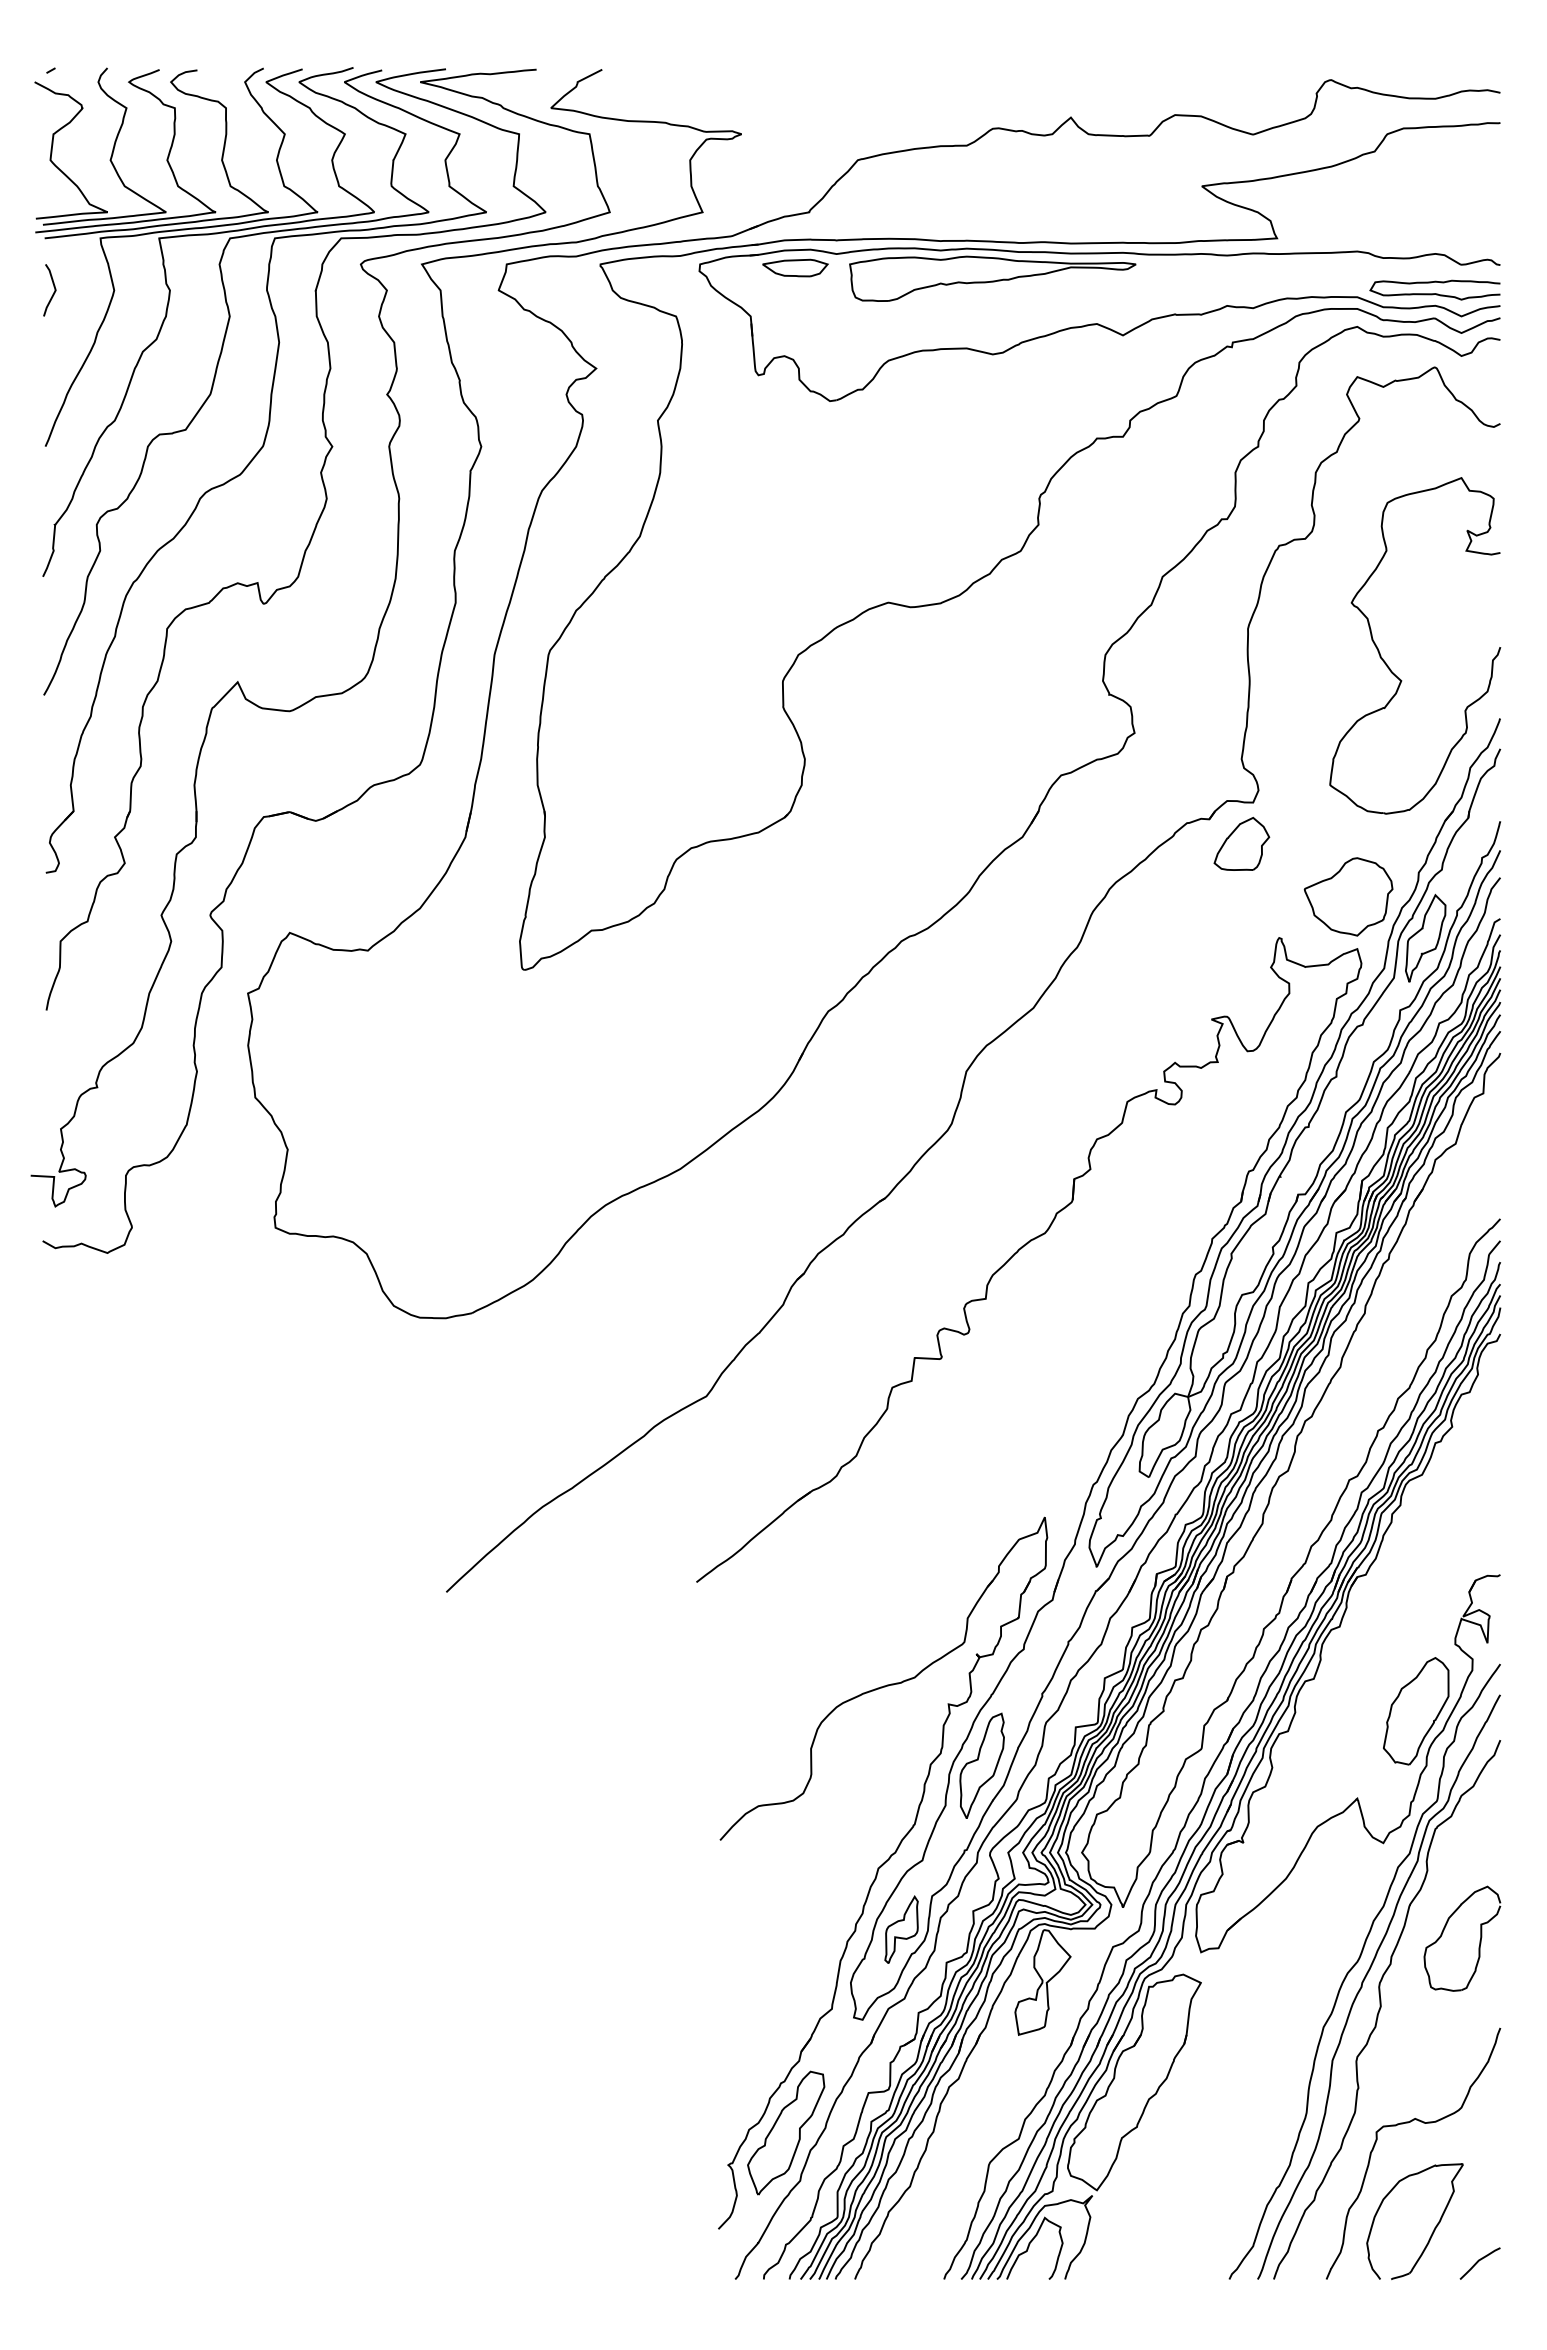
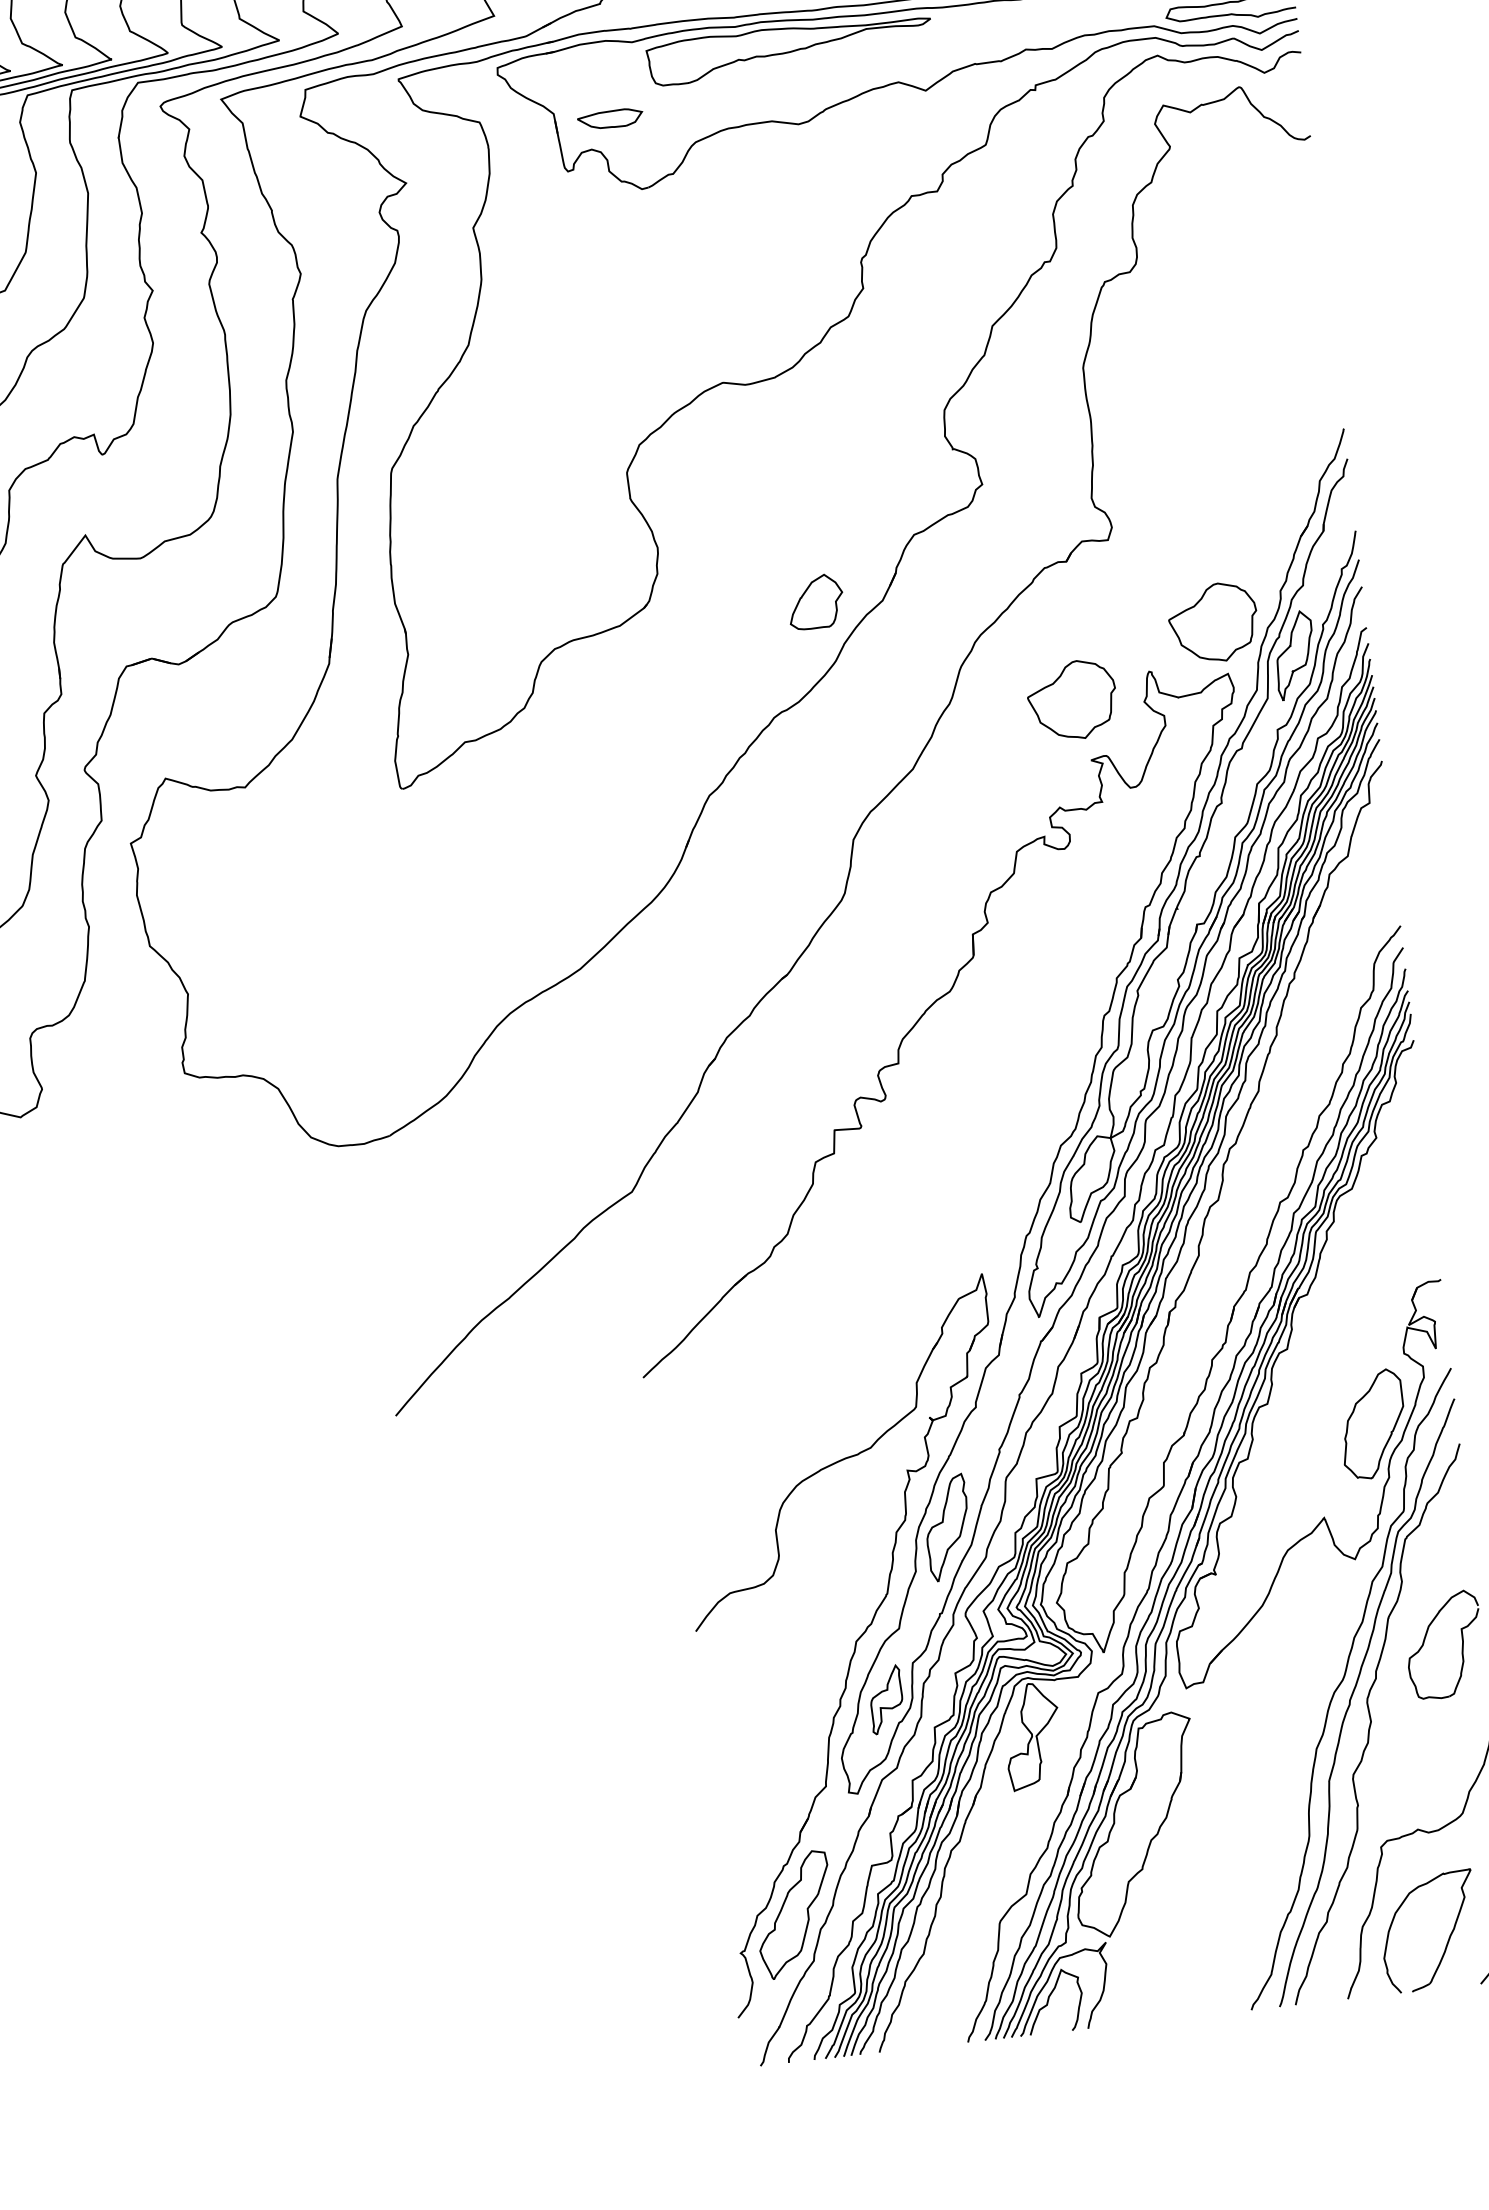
part: (795, 267) -> (610, 118), moved
part: (1388, 665) -> (1226, 388), removed
part: (1241, 843) -> (815, 601), moved
part: (1199, 957) -> (1072, 700), added

